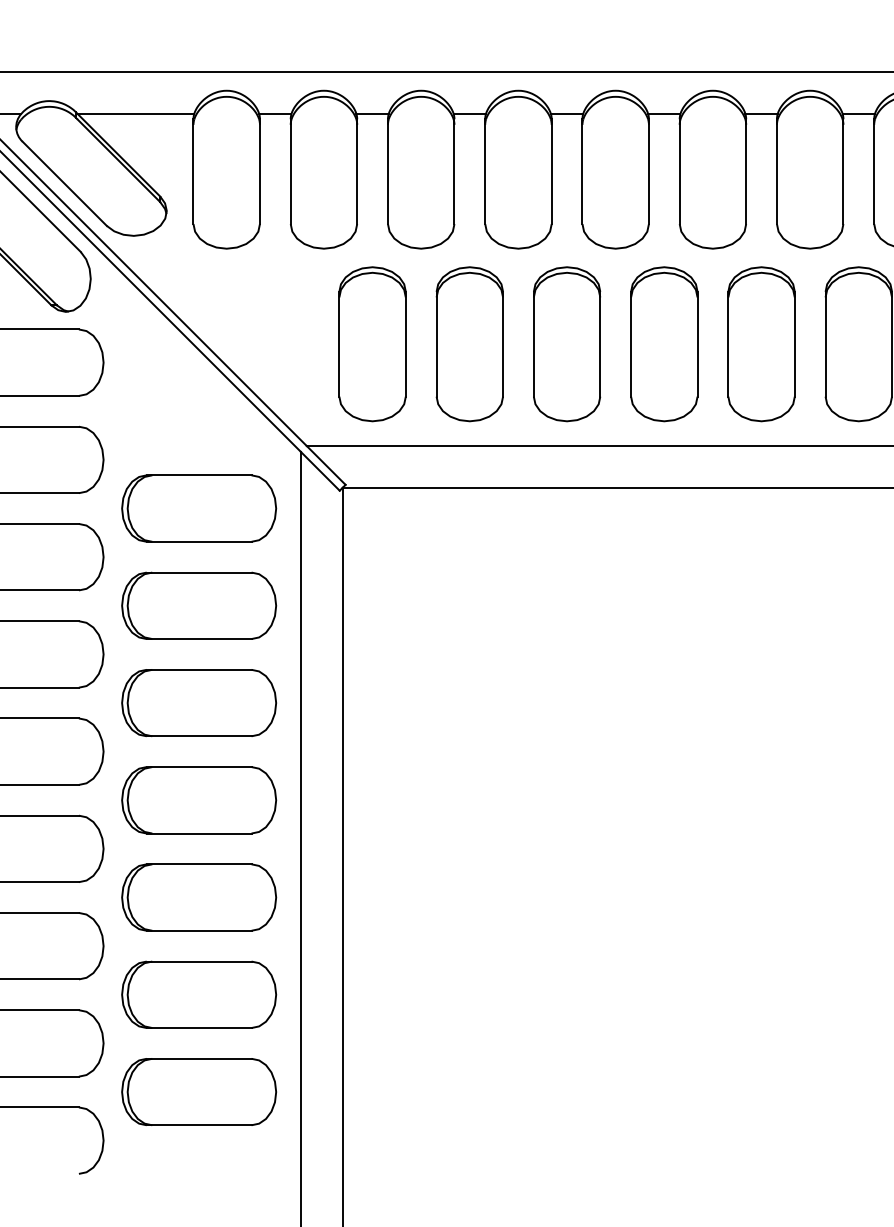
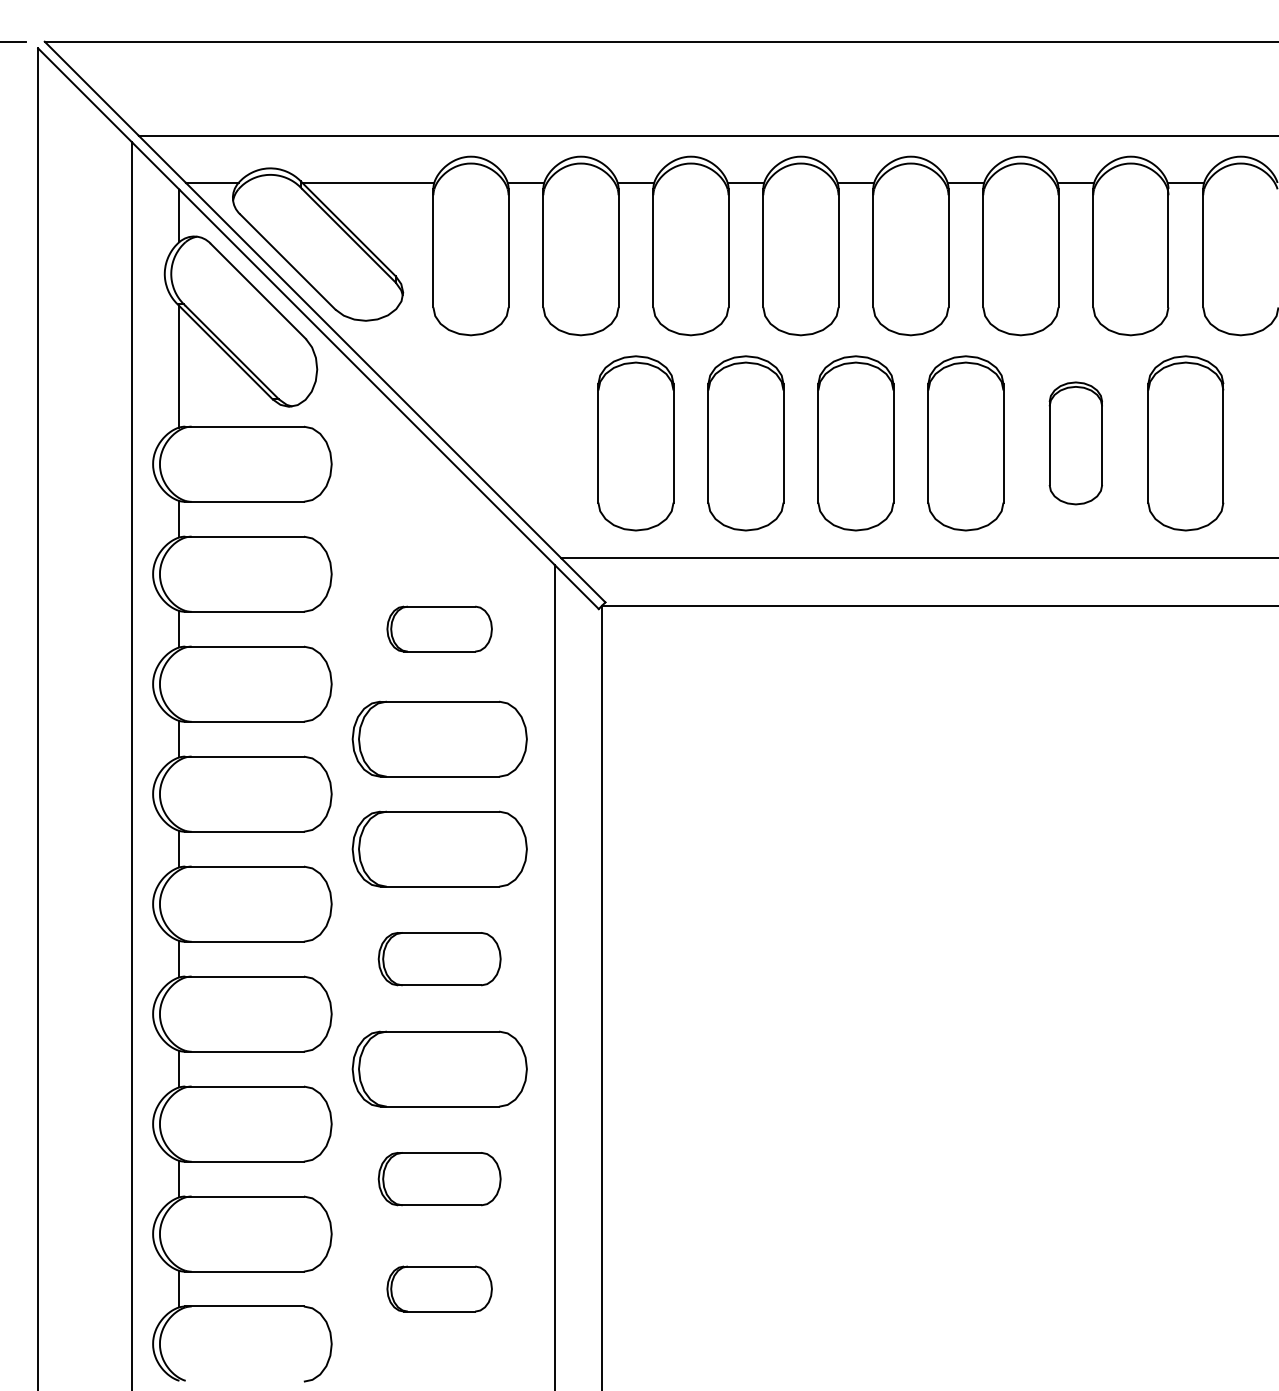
part: (761, 344) -> (1075, 443), size x0.7
part: (198, 507) -> (439, 628), size x0.6
part: (198, 799) -> (439, 958), size x0.7
part: (198, 994) -> (439, 1178), size x0.7
part: (198, 1091) -> (439, 1288), size x0.6

